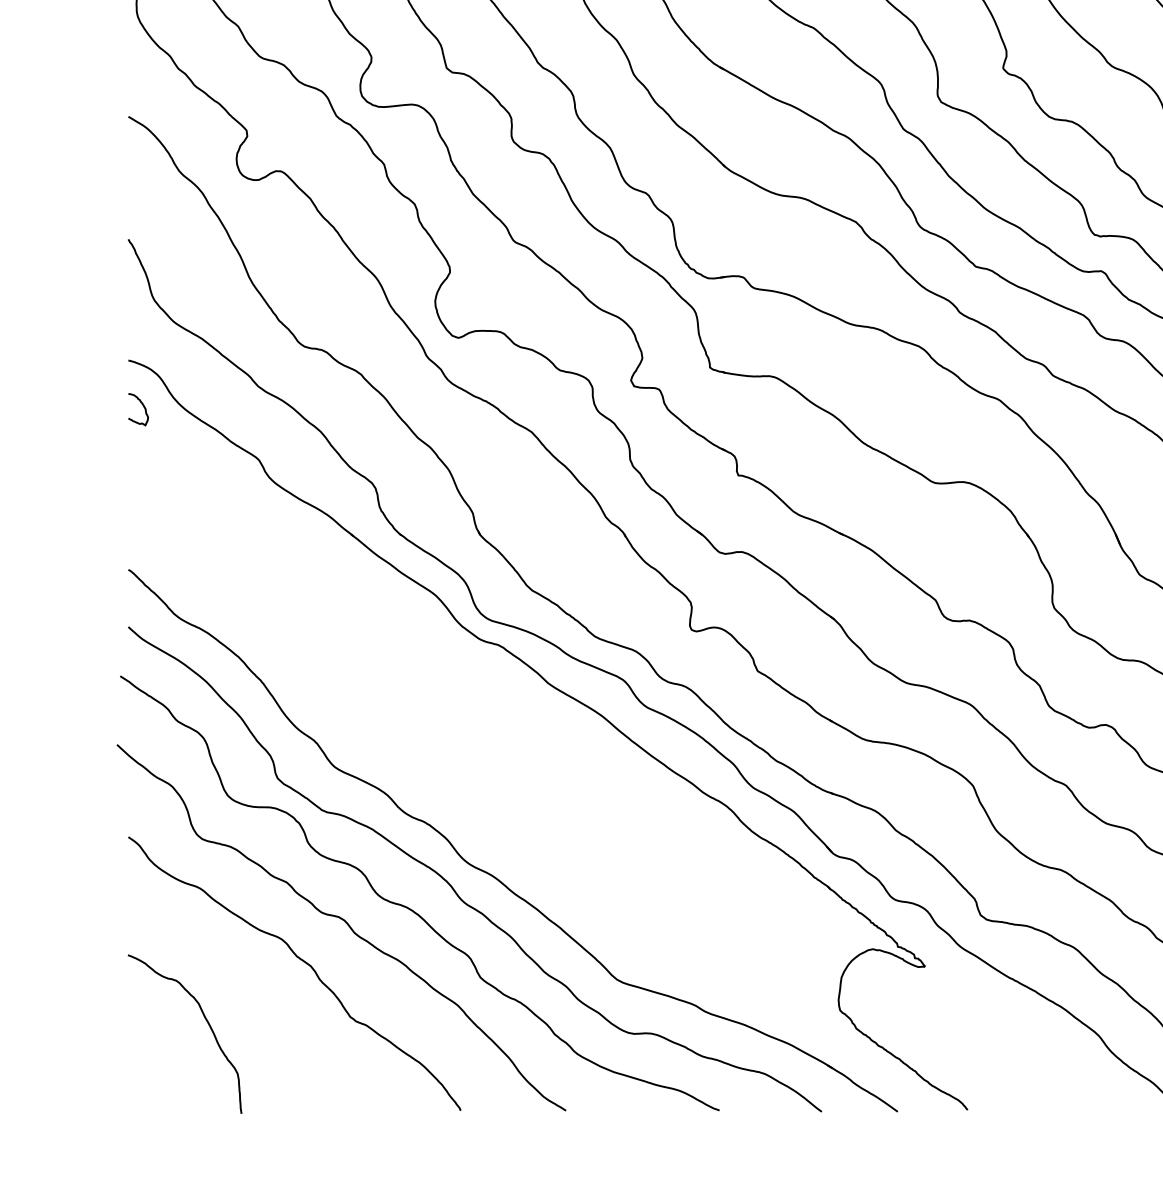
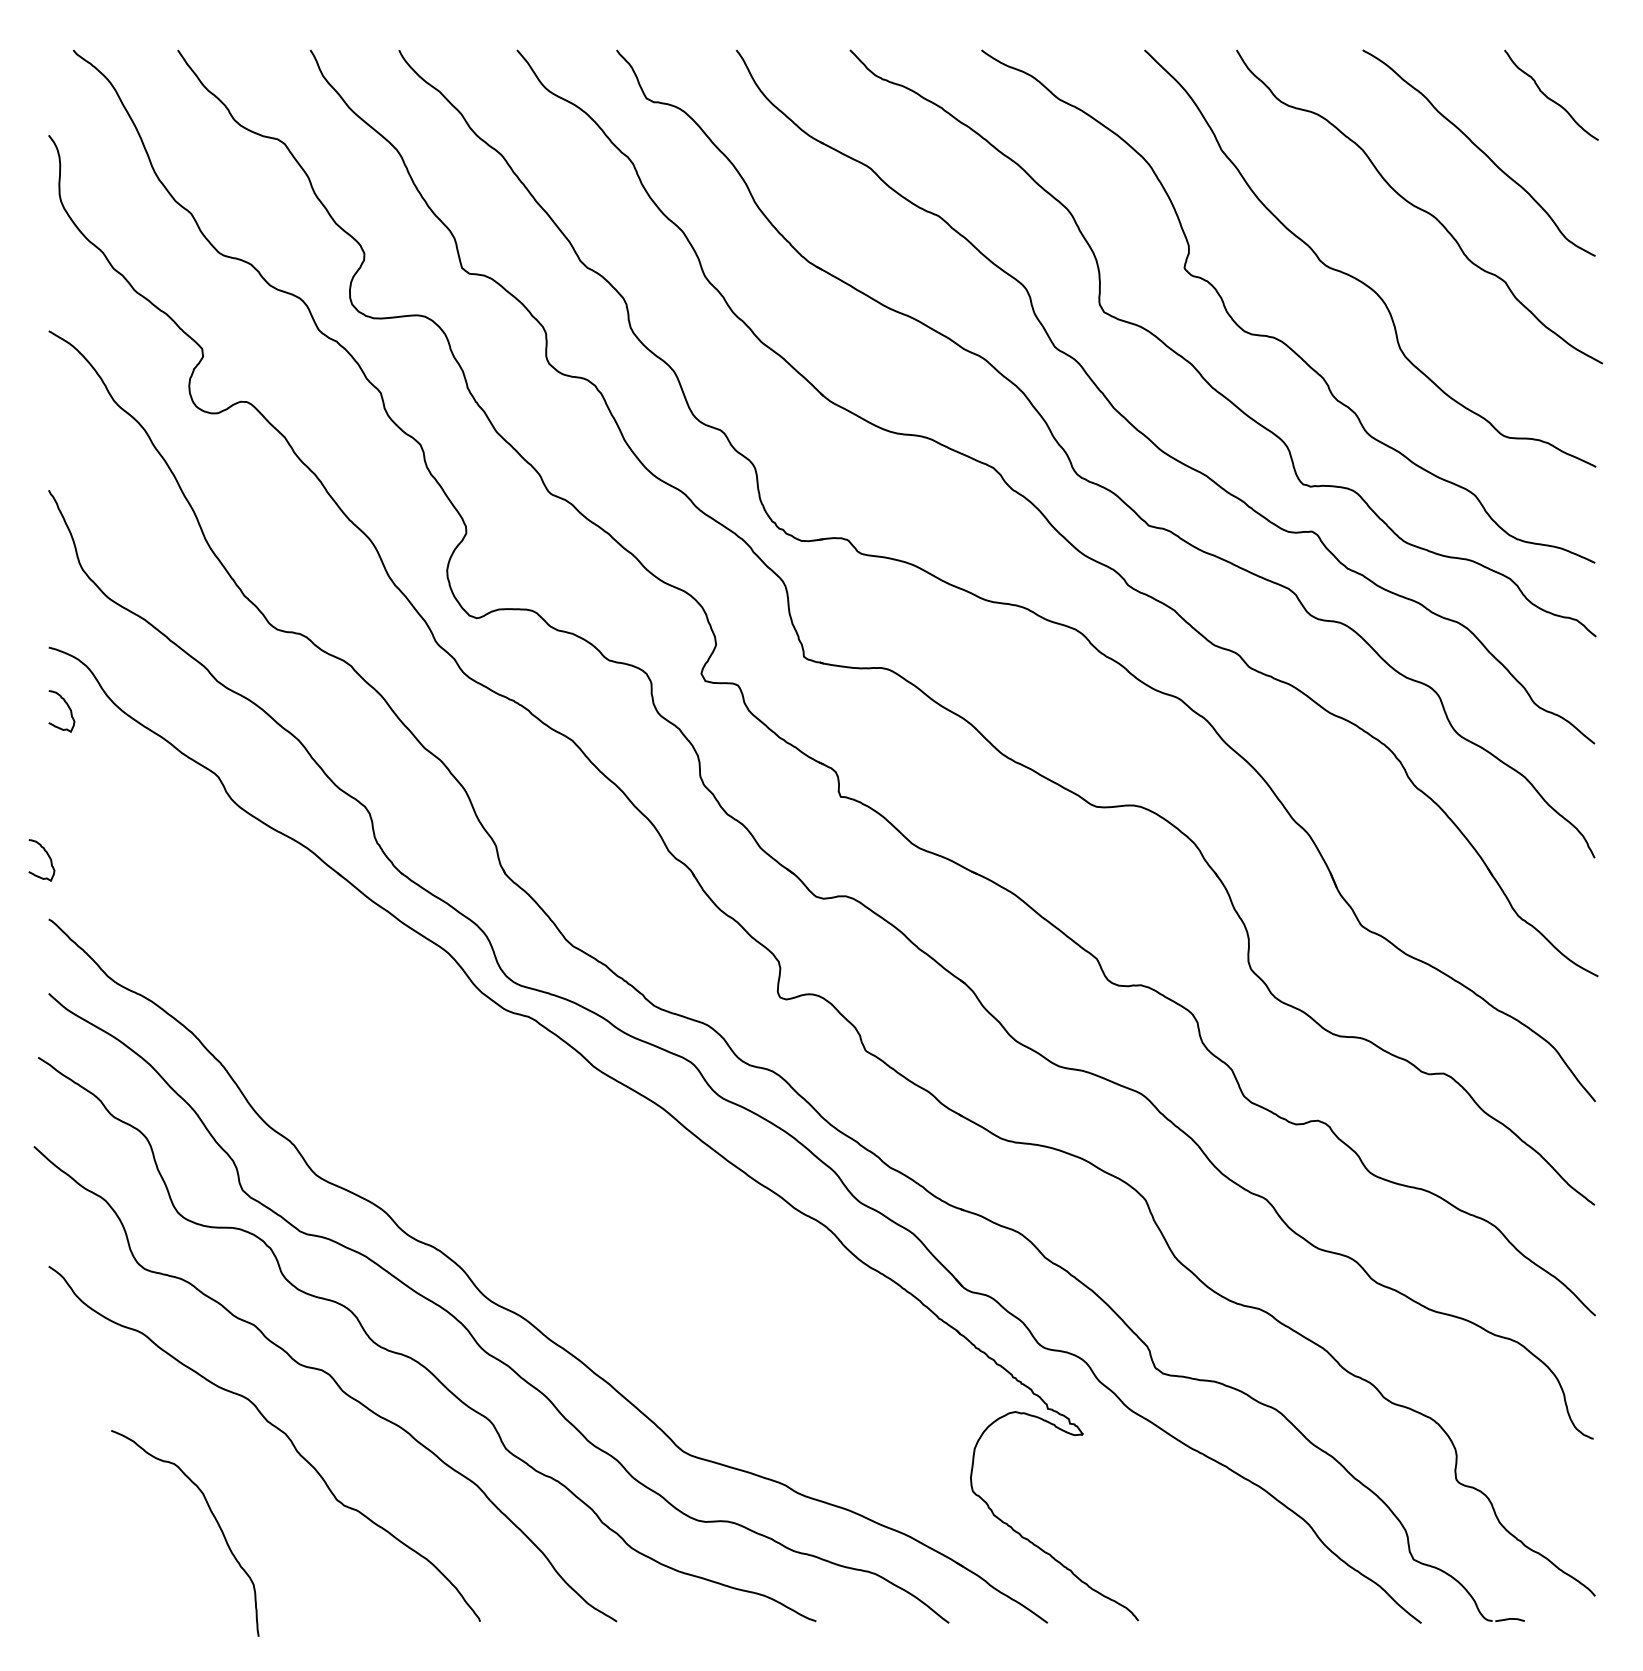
curve: (128, 522) -> (48, 857), added
curve: (206, 1022) -> (213, 1517), moved

